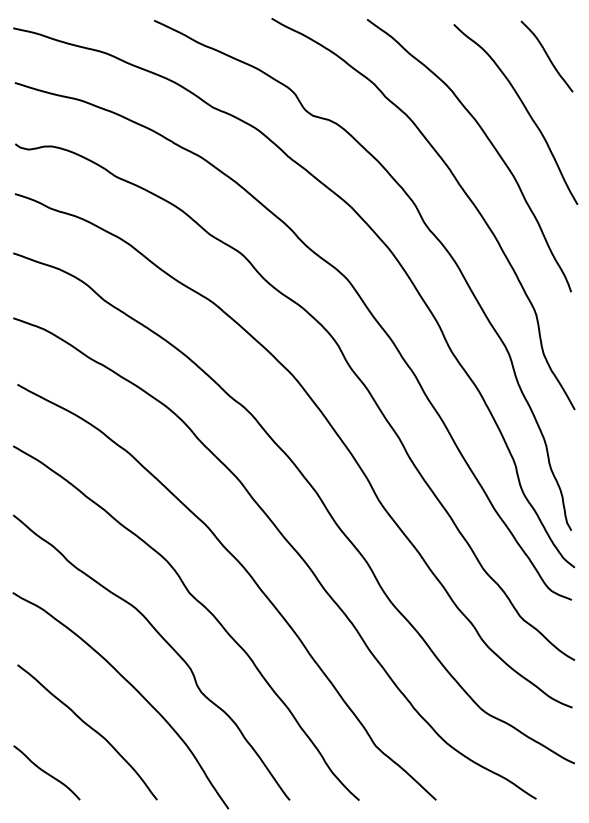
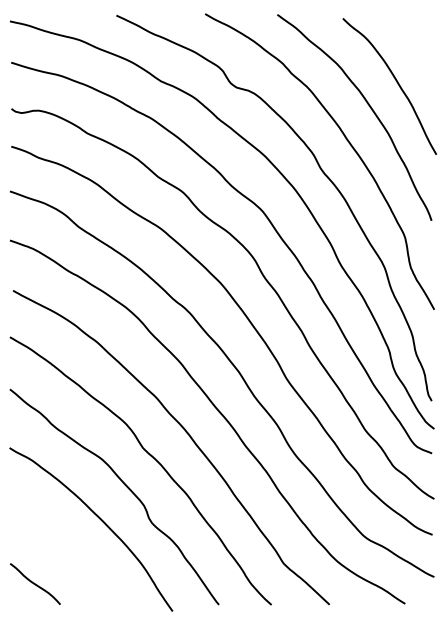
curve: (547, 56) -> (413, 42), removed
curve: (89, 728) -> (67, 550), removed

